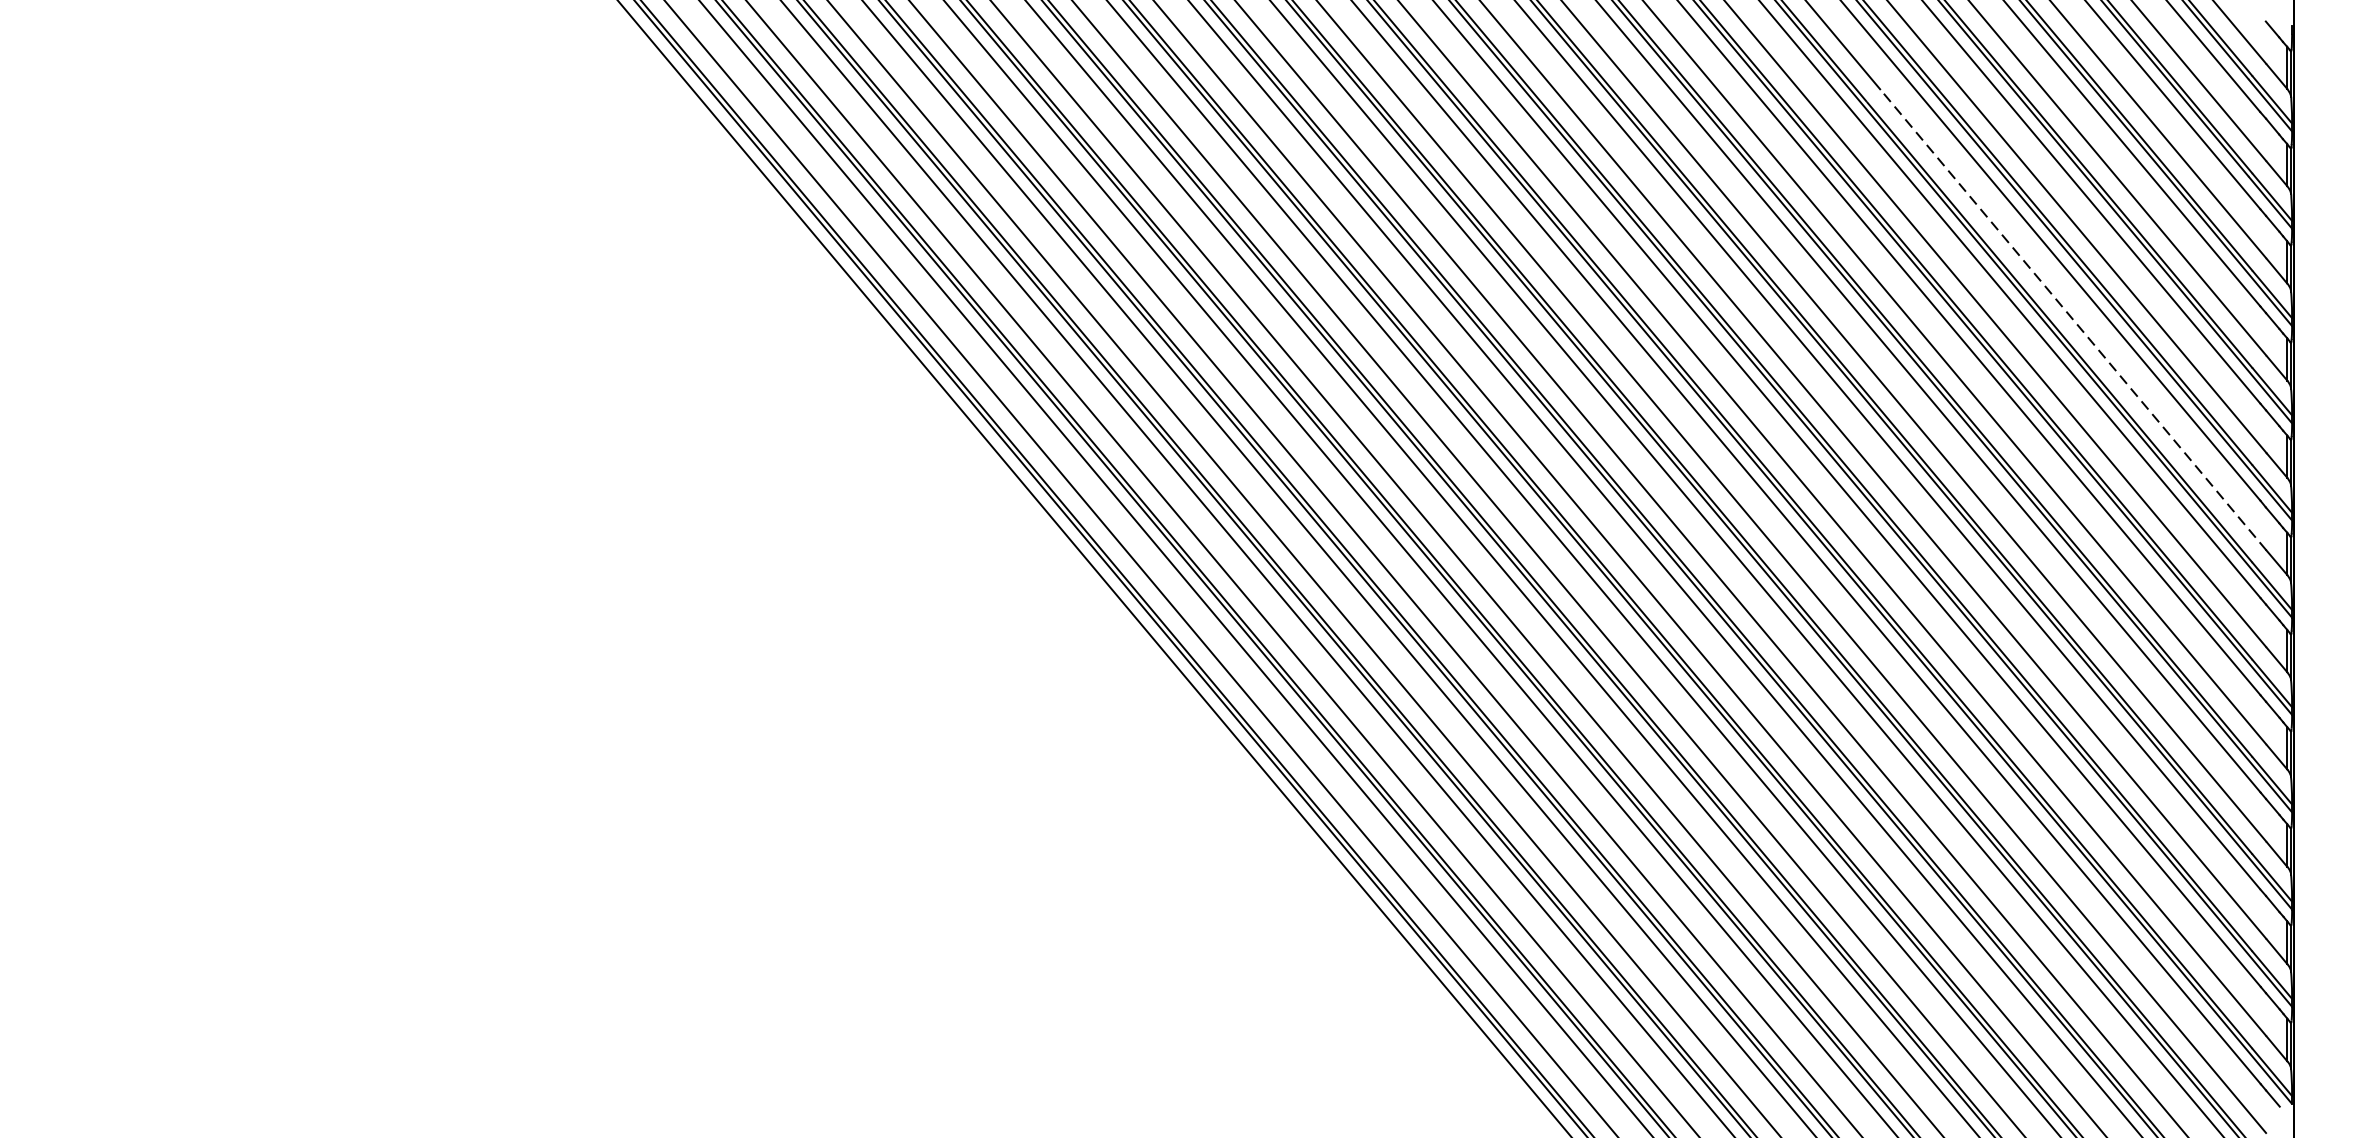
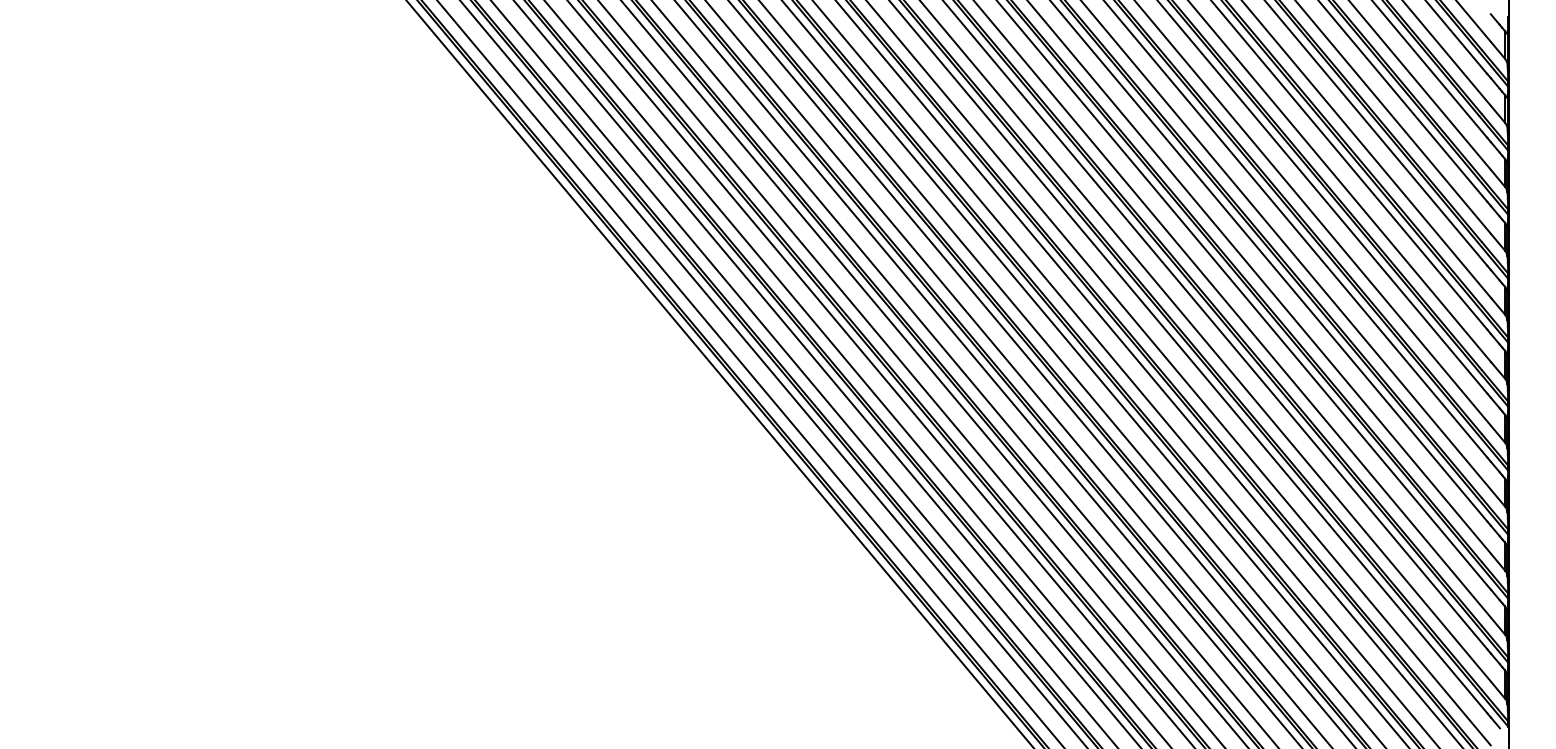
line: (2073, 319) -> (1364, 210), dashed -> solid

